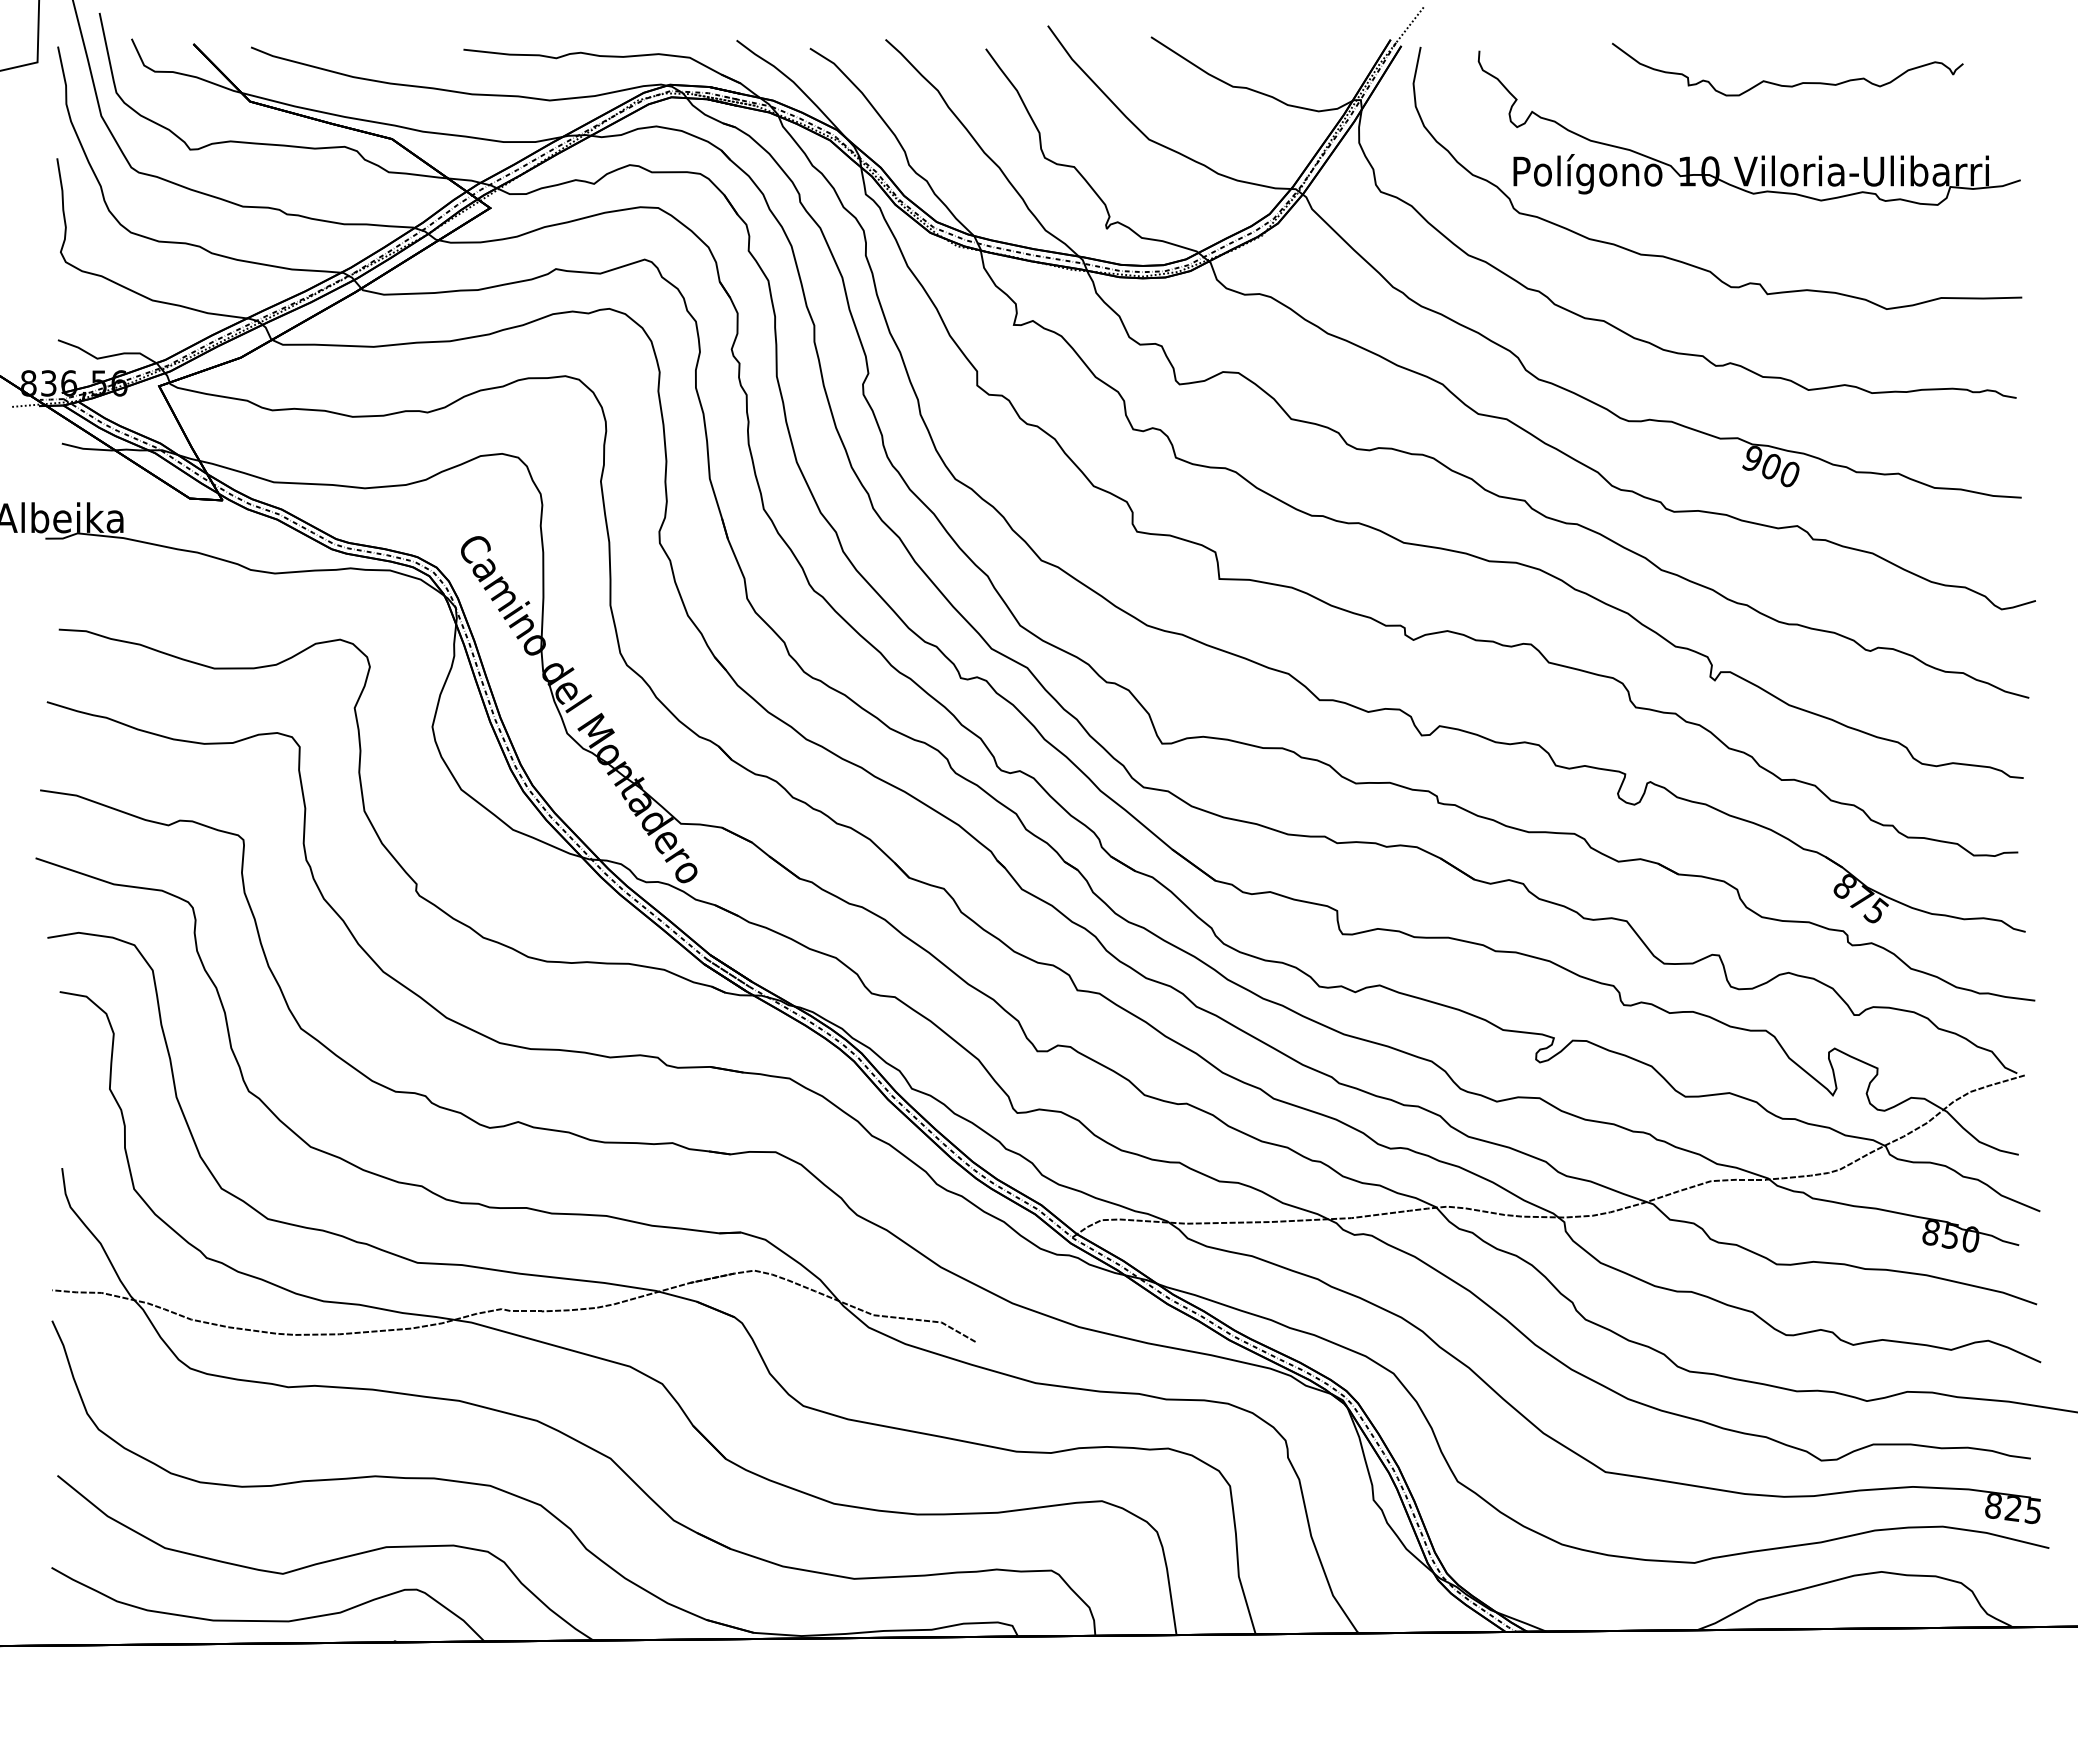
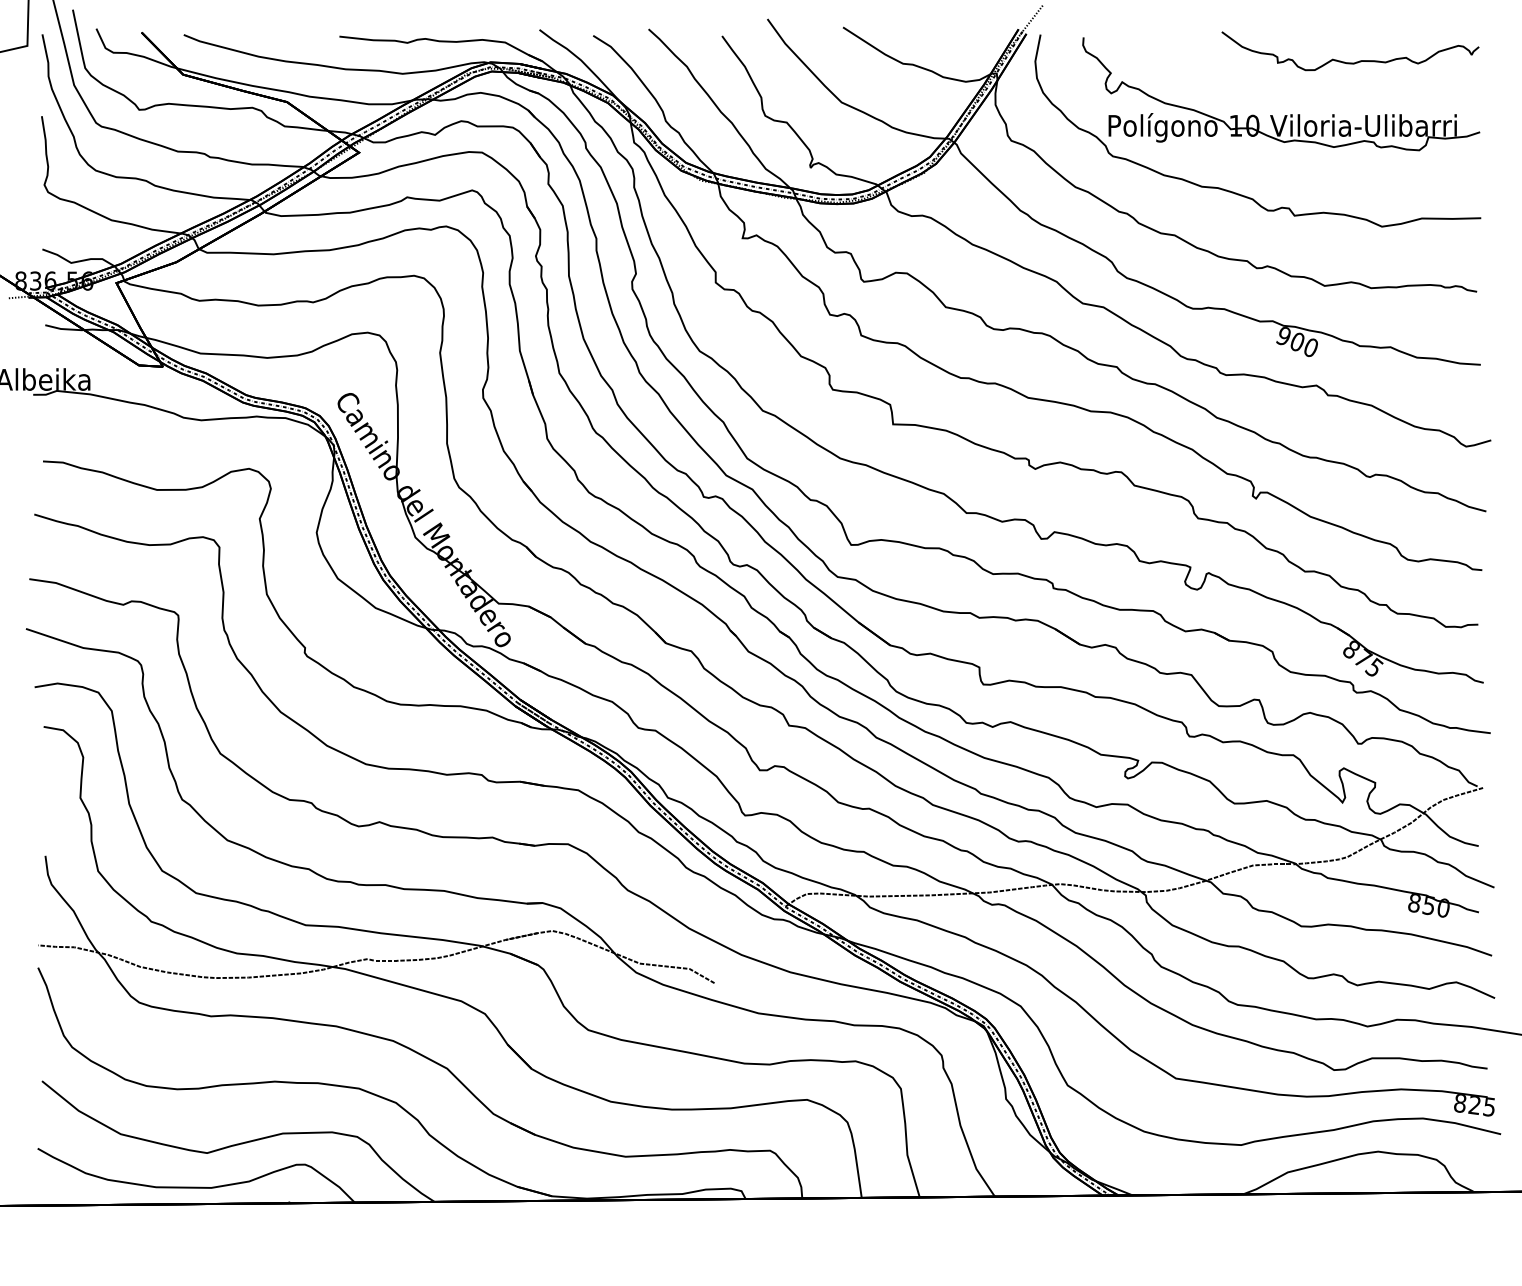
curve: (1787, 85) -> (1350, 62), moved

